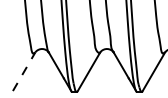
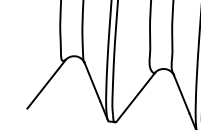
line: (24, 71) -> (47, 83), dashed -> solid

